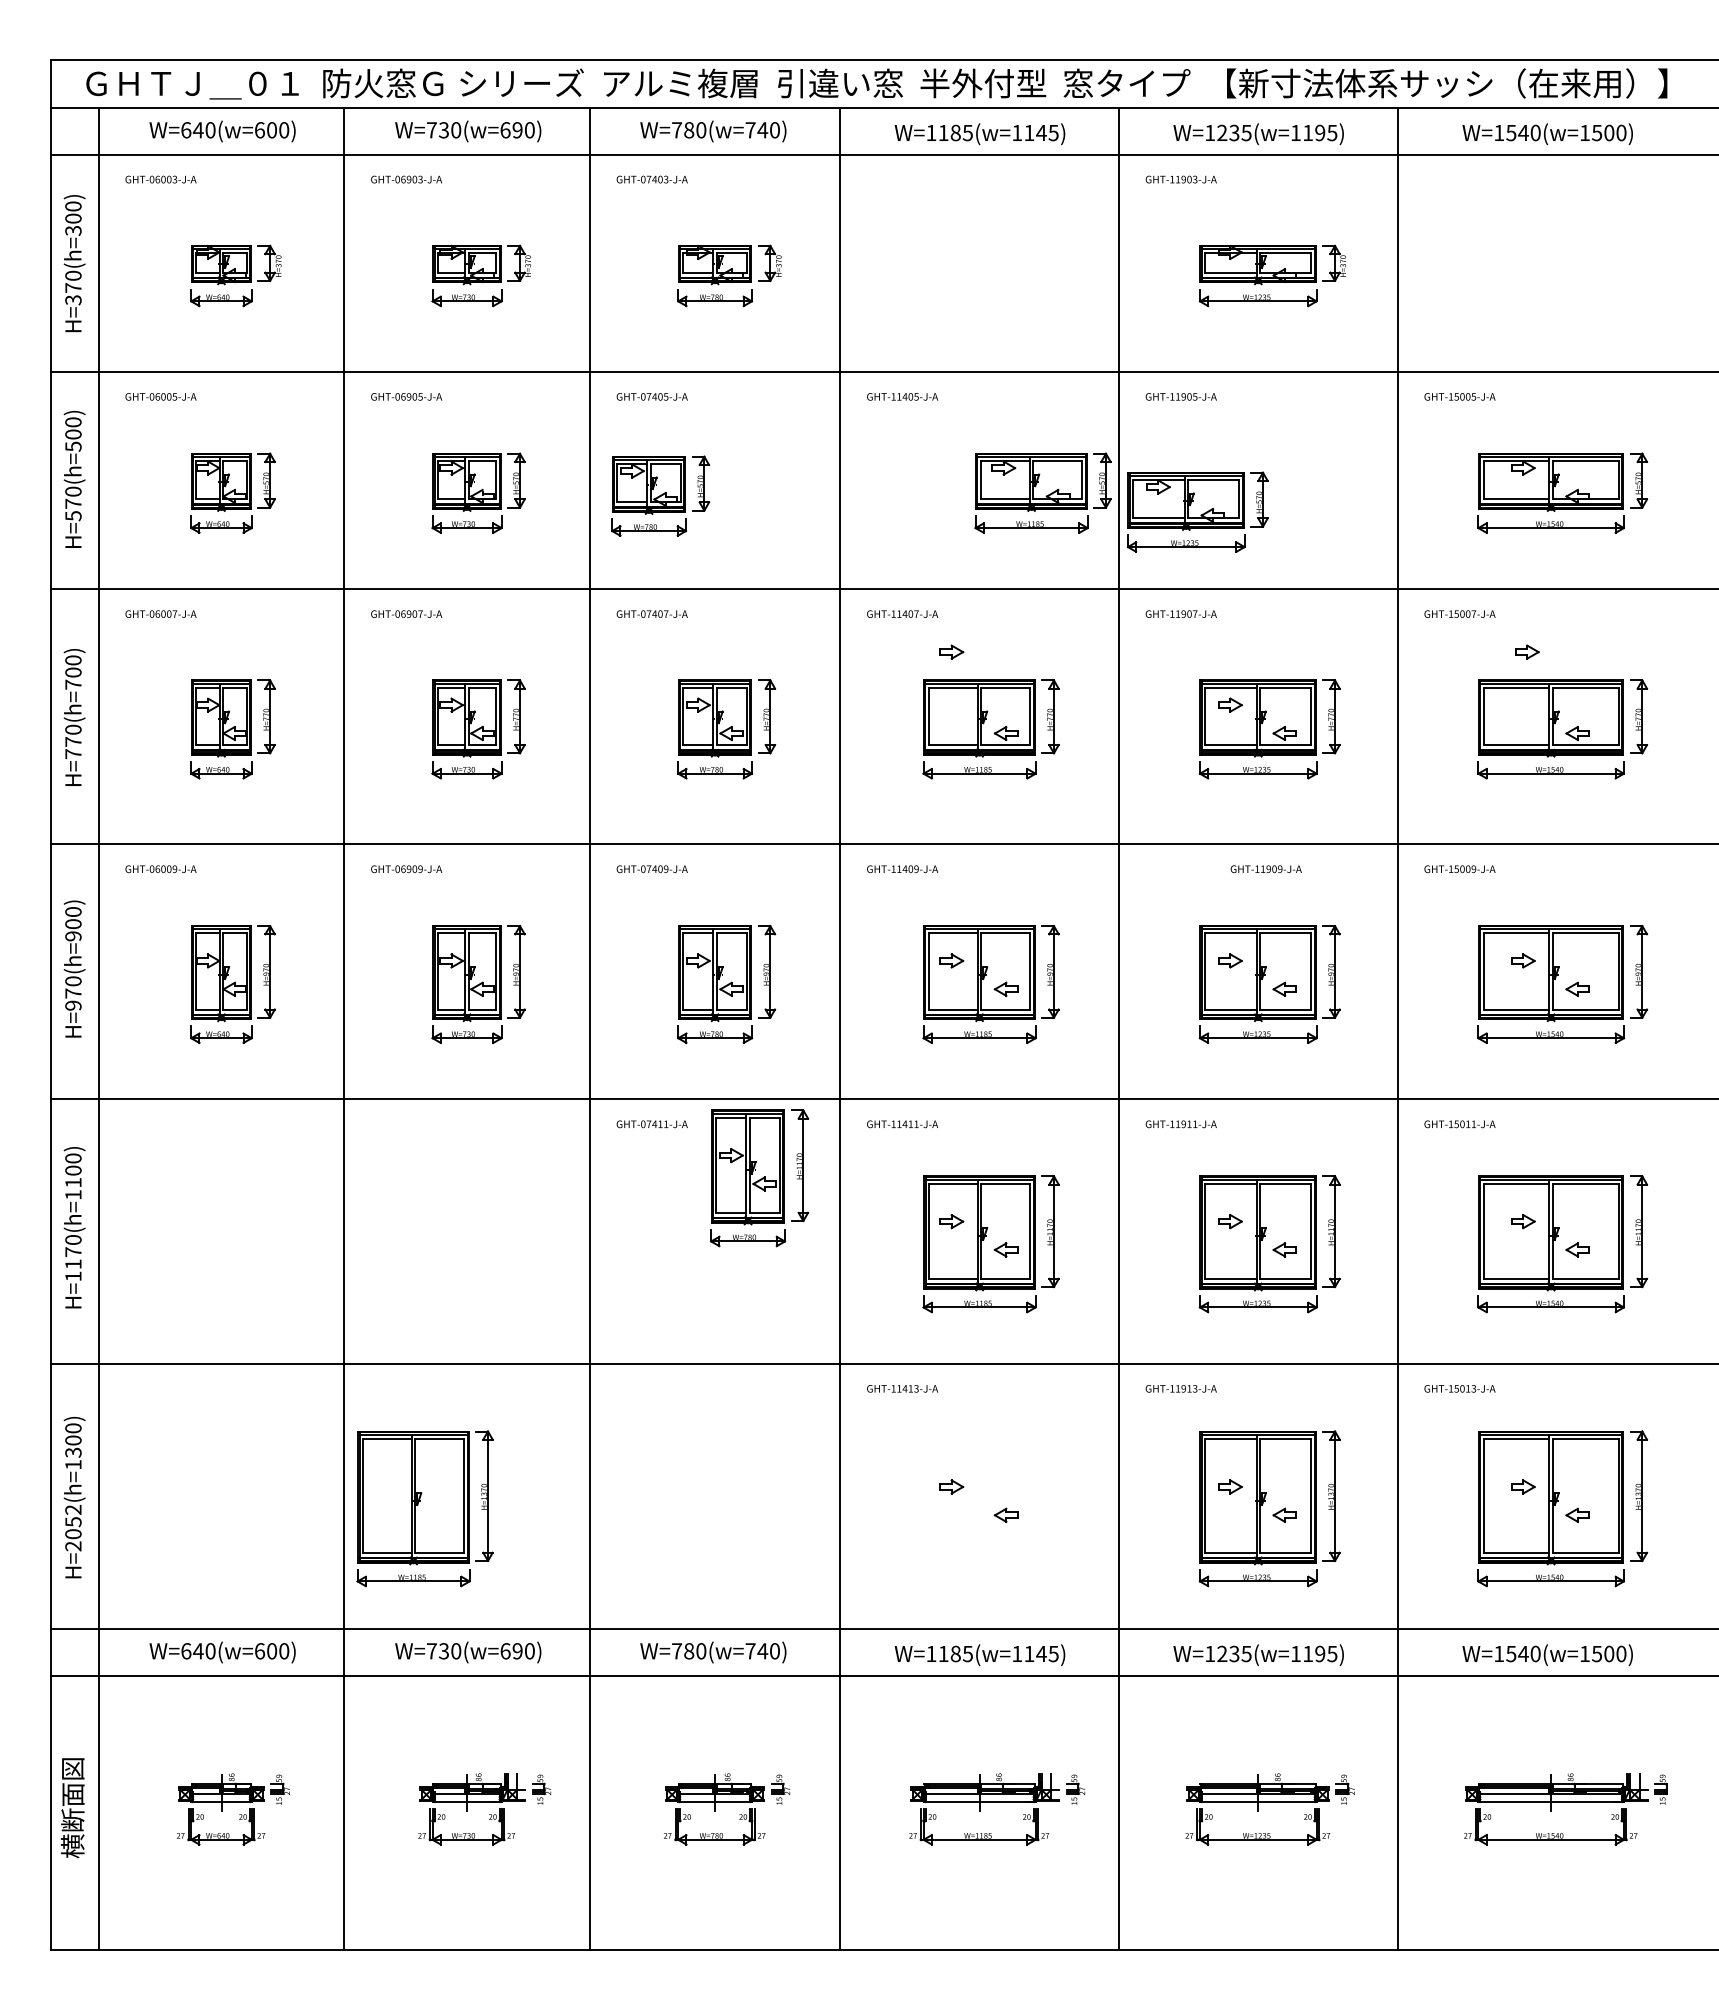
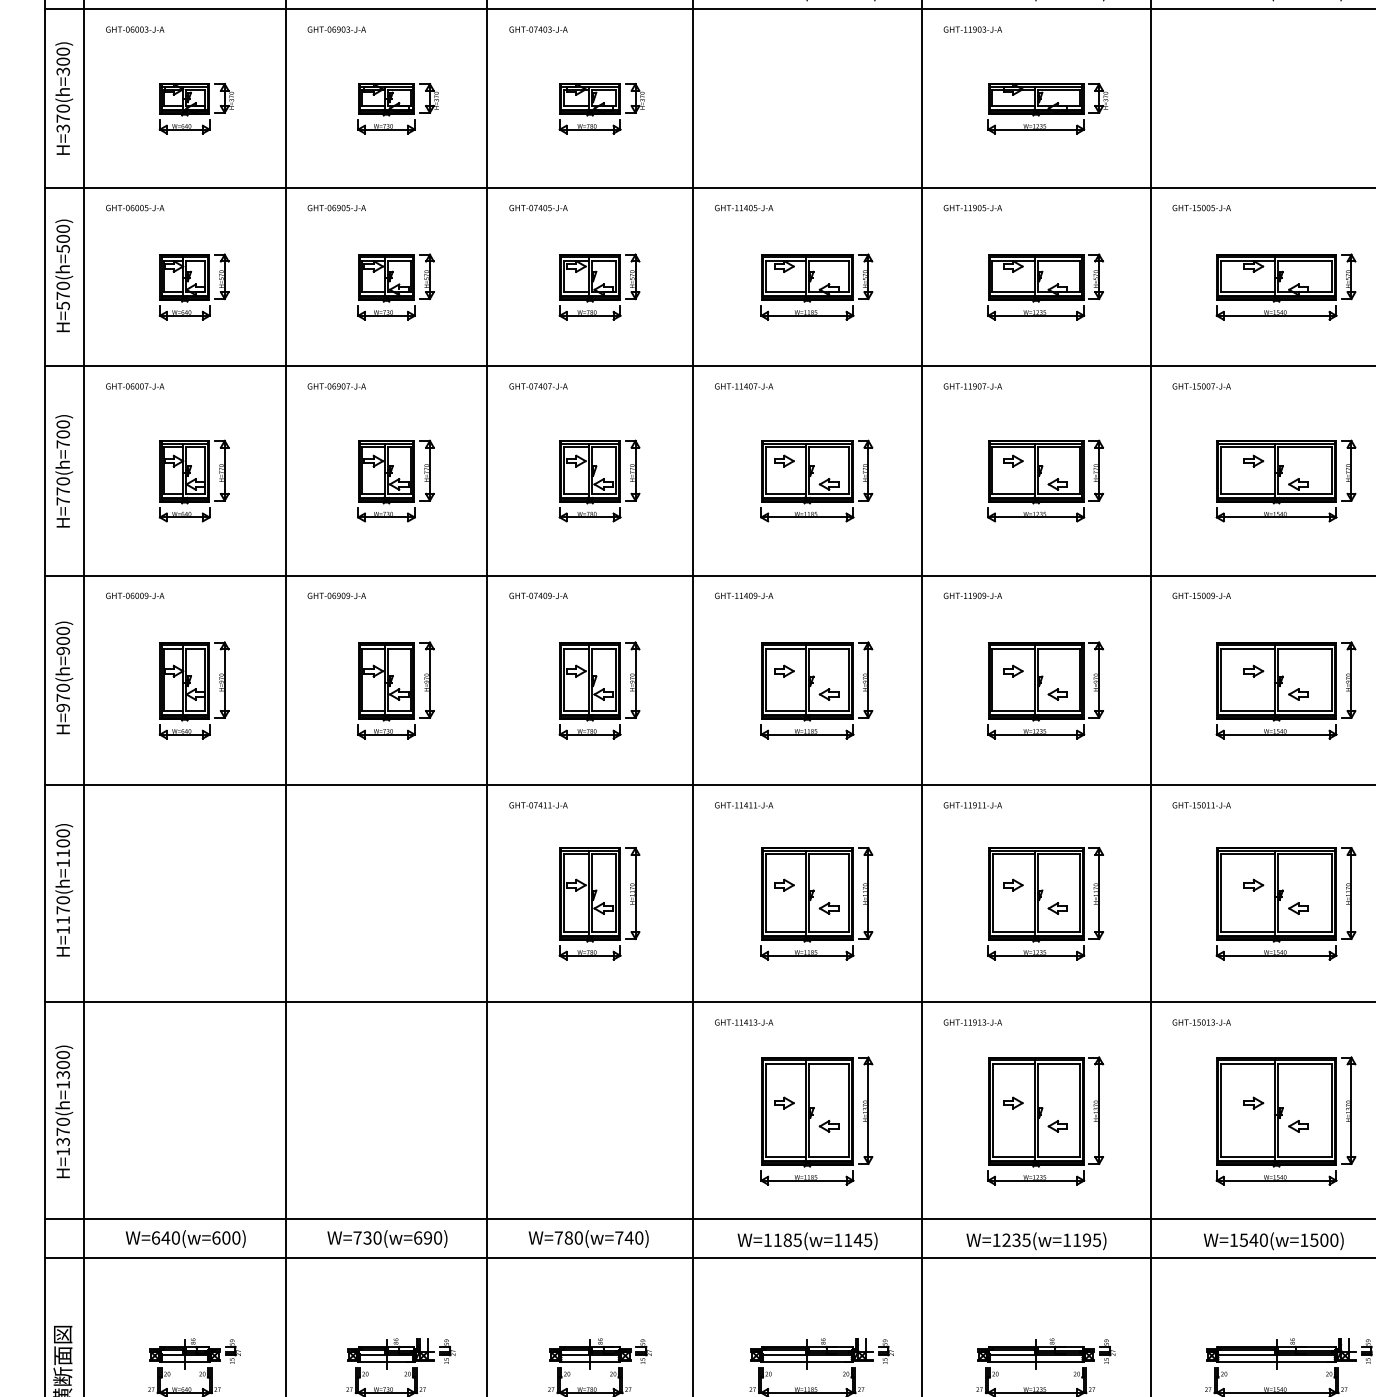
part: (1042, 492) -> (816, 286), moved
part: (660, 495) -> (599, 286), moved
part: (1197, 511) -> (1045, 286), moved
part: (951, 651) -> (784, 460), moved
part: (1527, 651) -> (1253, 460), moved
text: (1265, 869) -> (972, 596), moved
part: (759, 1178) -> (599, 904), moved
part: (424, 1508) -> (816, 1120), moved
text: (73, 1527) -> (63, 1136), H=2052(h=1300) -> H=1370(h=1300)

